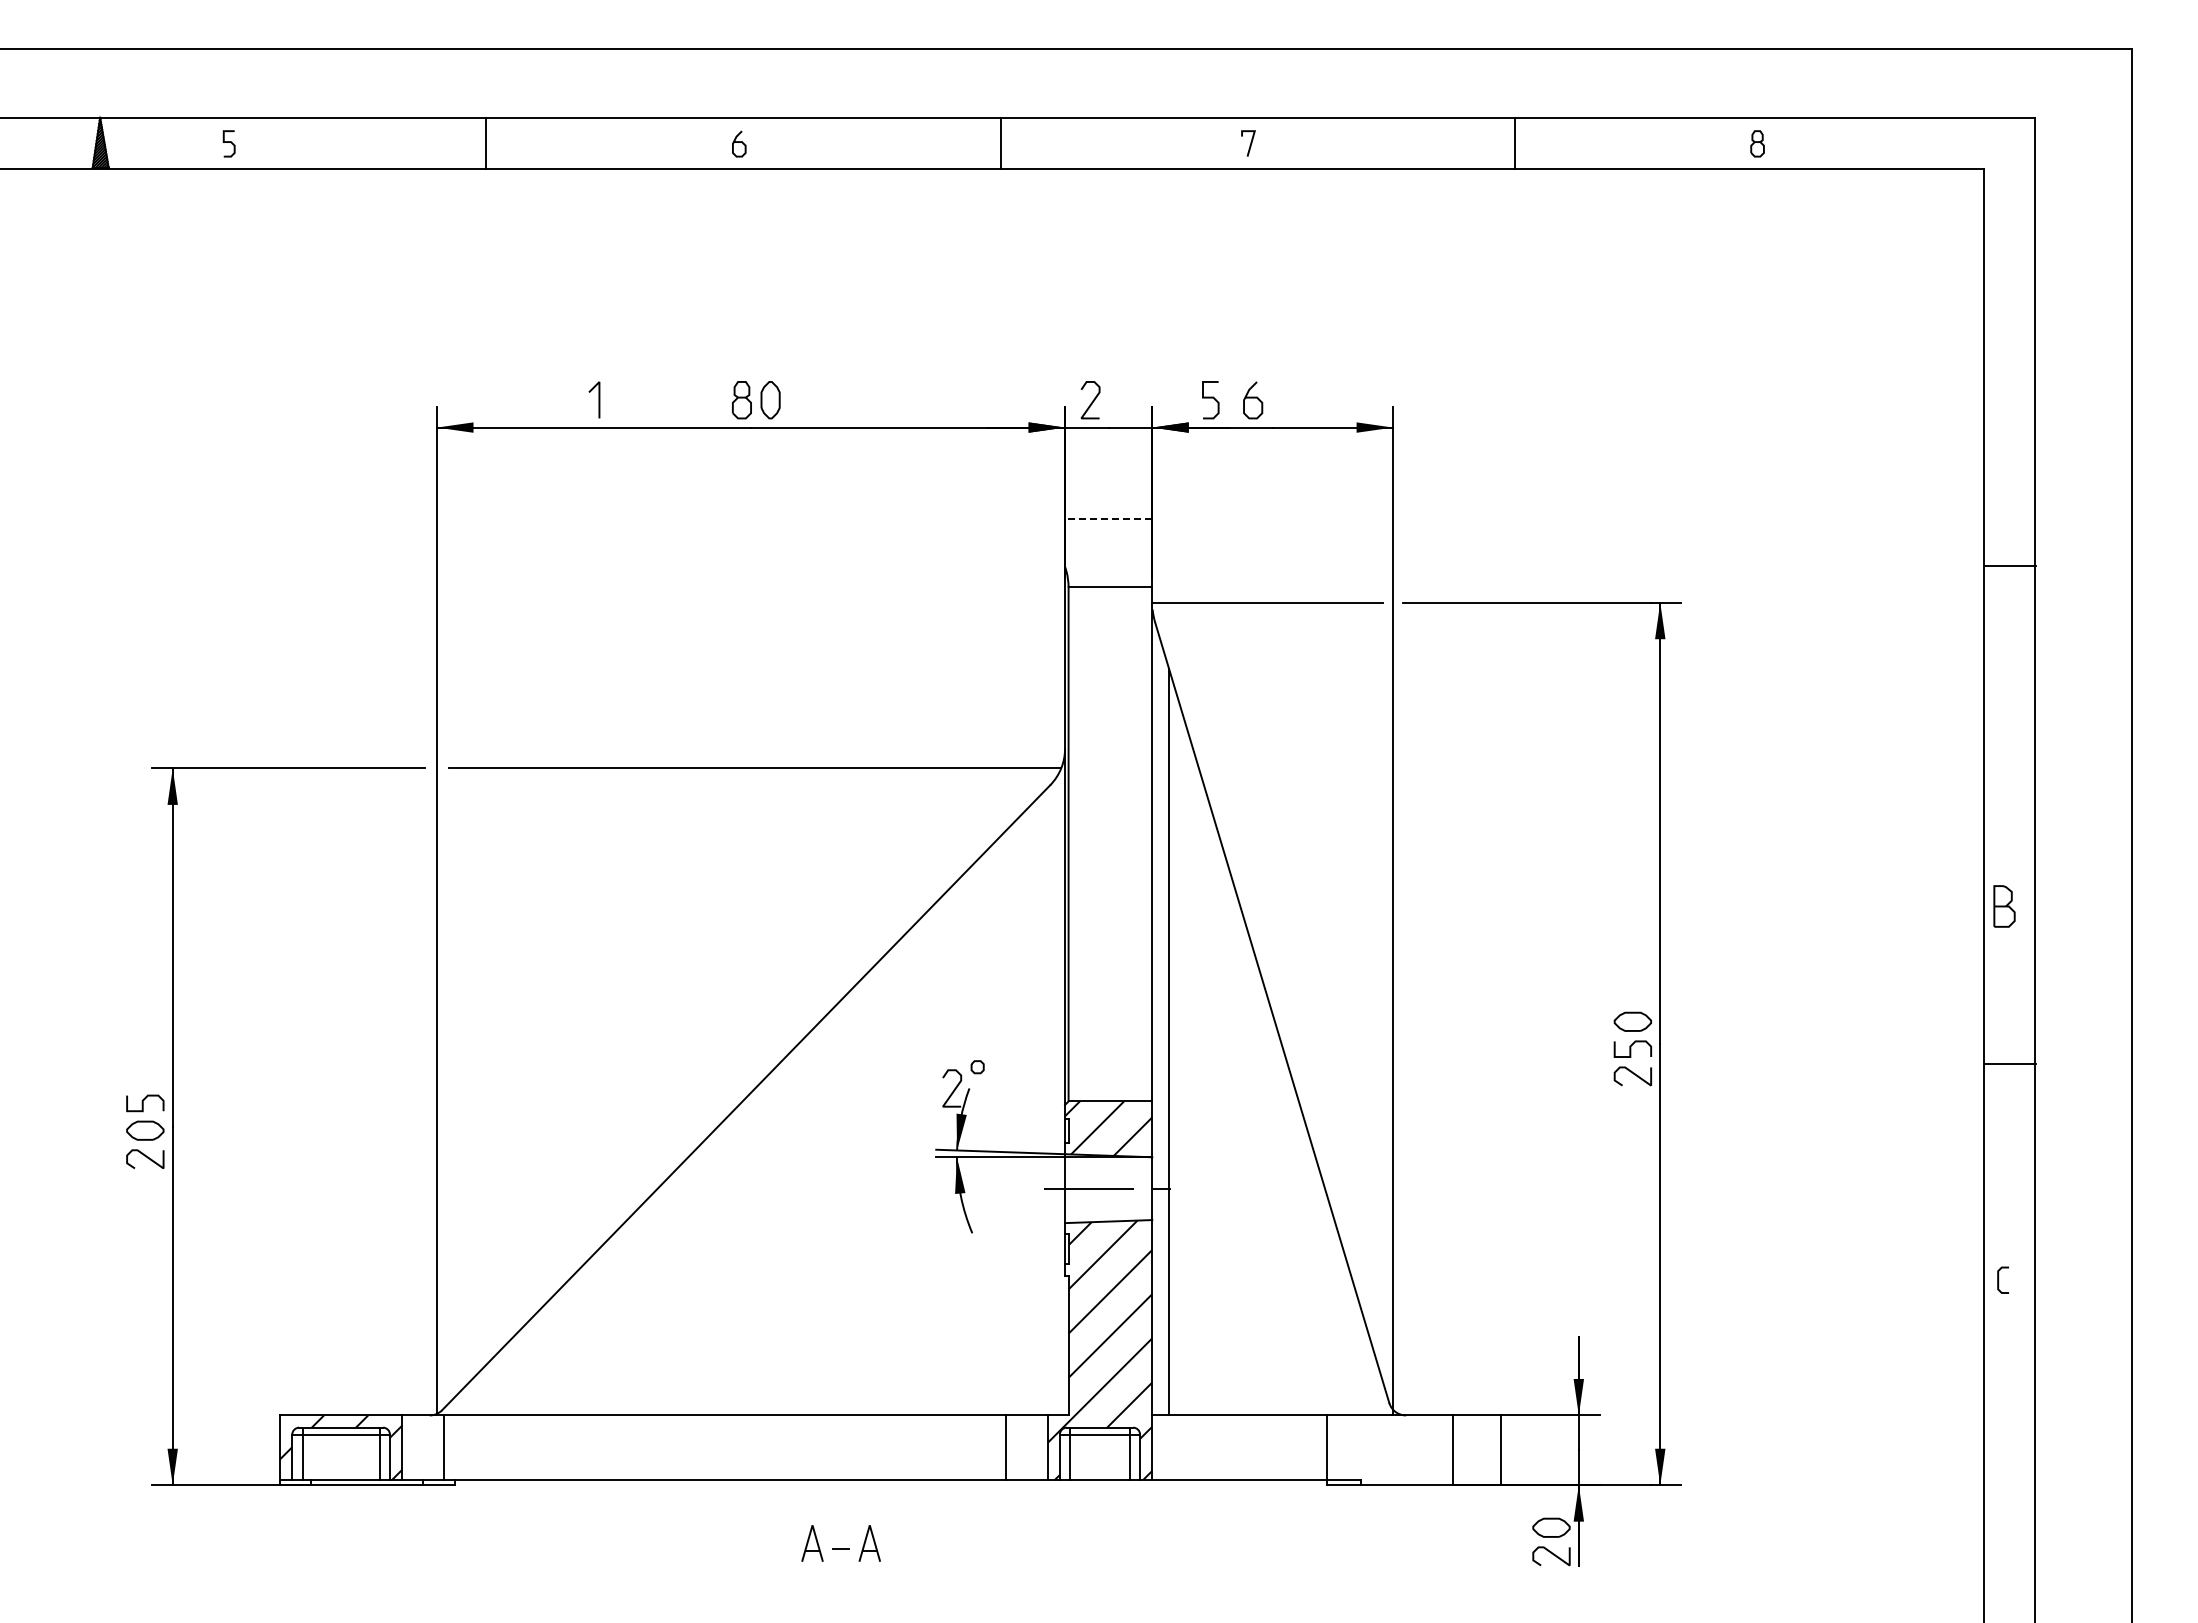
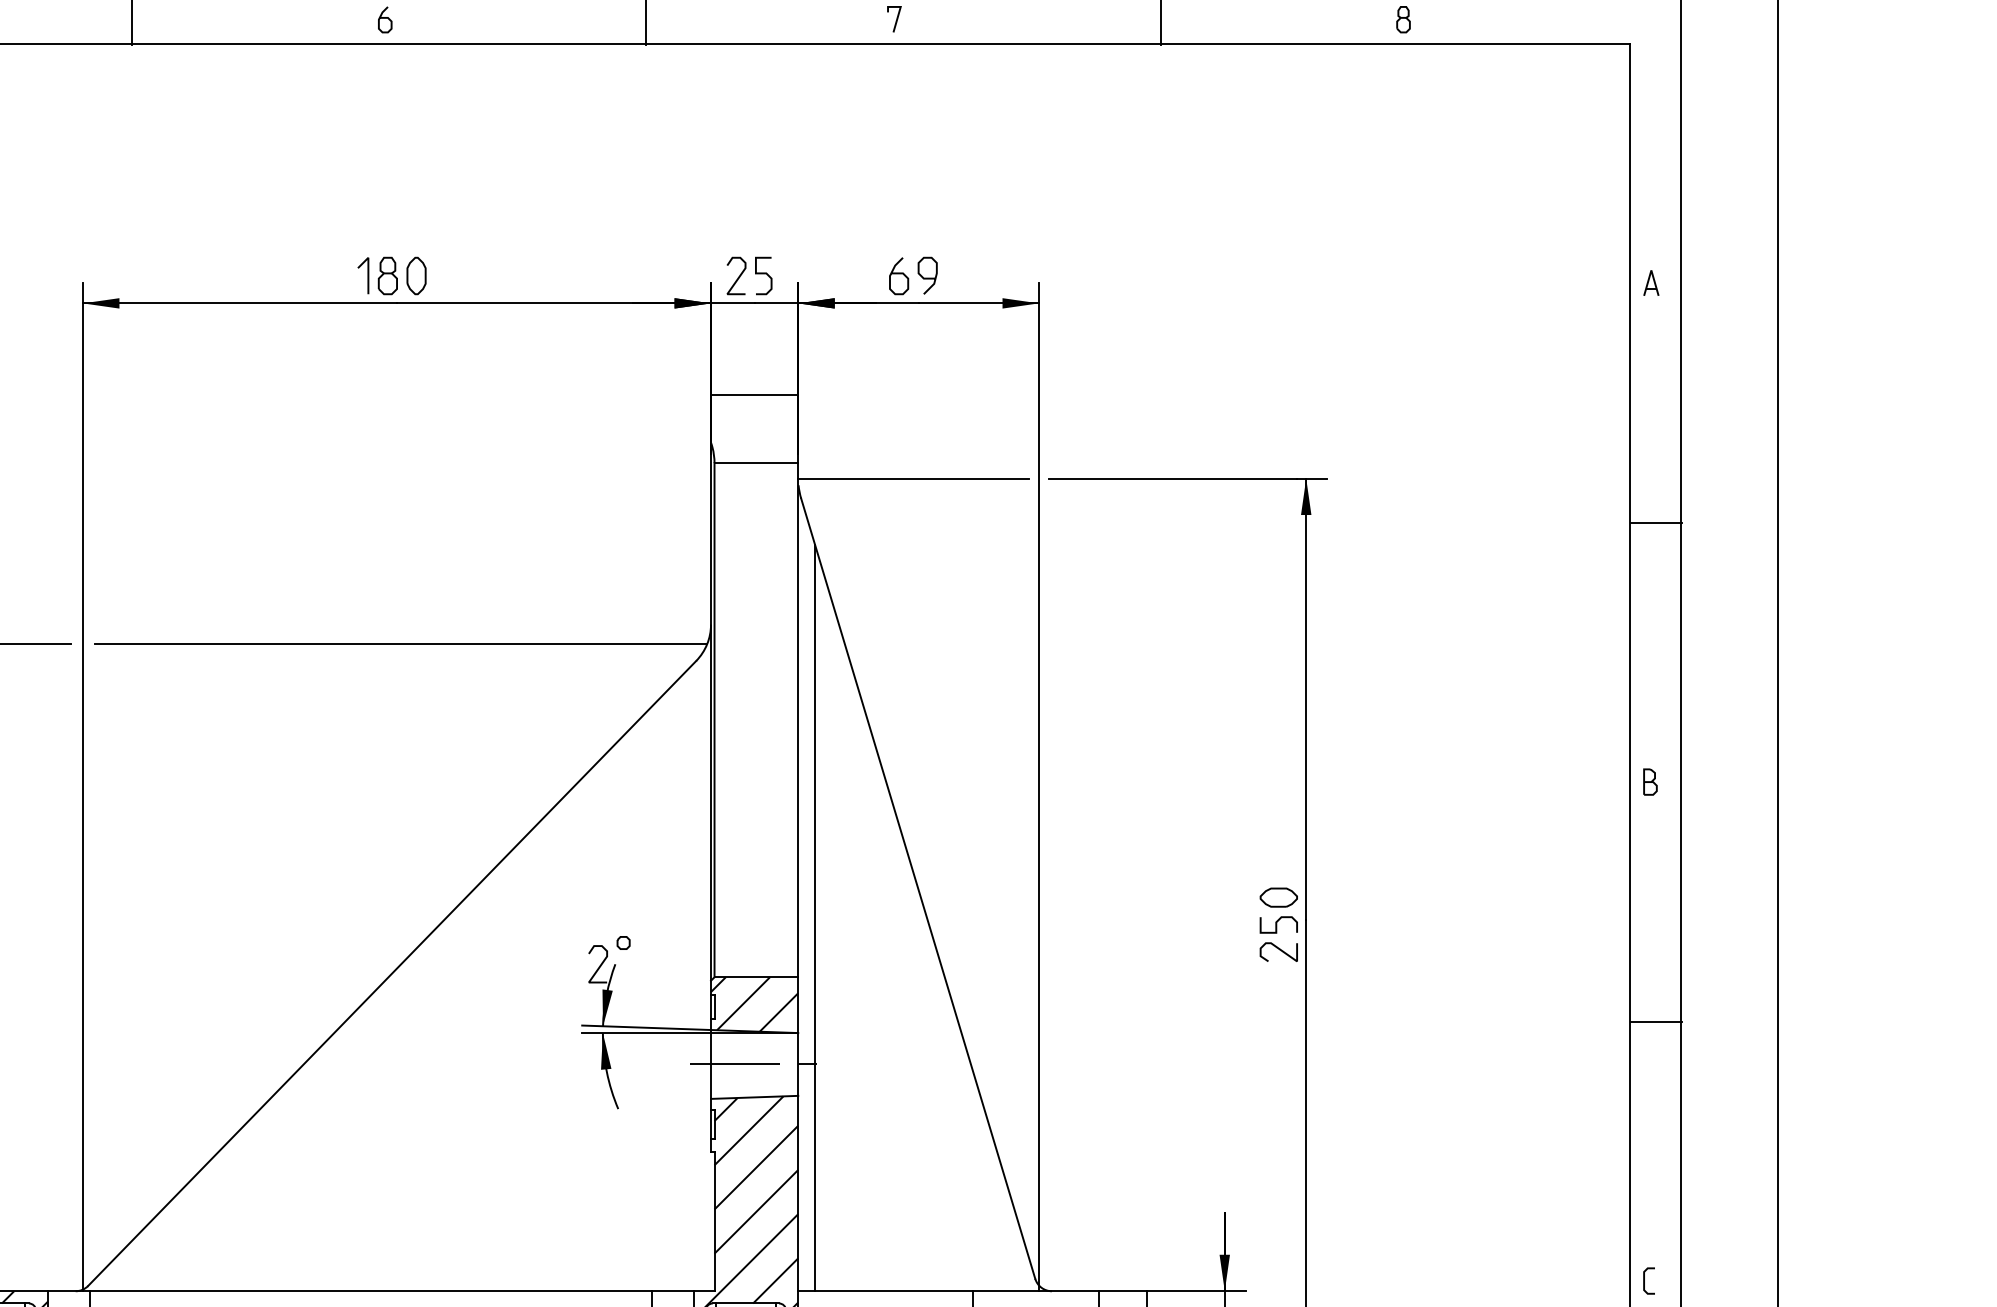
curve: (1210, 398) -> (763, 274), moved
line: (598, 399) -> (367, 275), moved
curve: (1281, 401) -> (927, 277), added
part: (2005, 407) -> (1651, 283), added
line: (1108, 518) -> (754, 394), dashed -> solid
line: (2010, 566) -> (1656, 523), moved
part: (2004, 905) -> (1650, 781), size x0.62
line: (2010, 1064) -> (1656, 1022), moved
curve: (1999, 1279) -> (1645, 1280), moved

